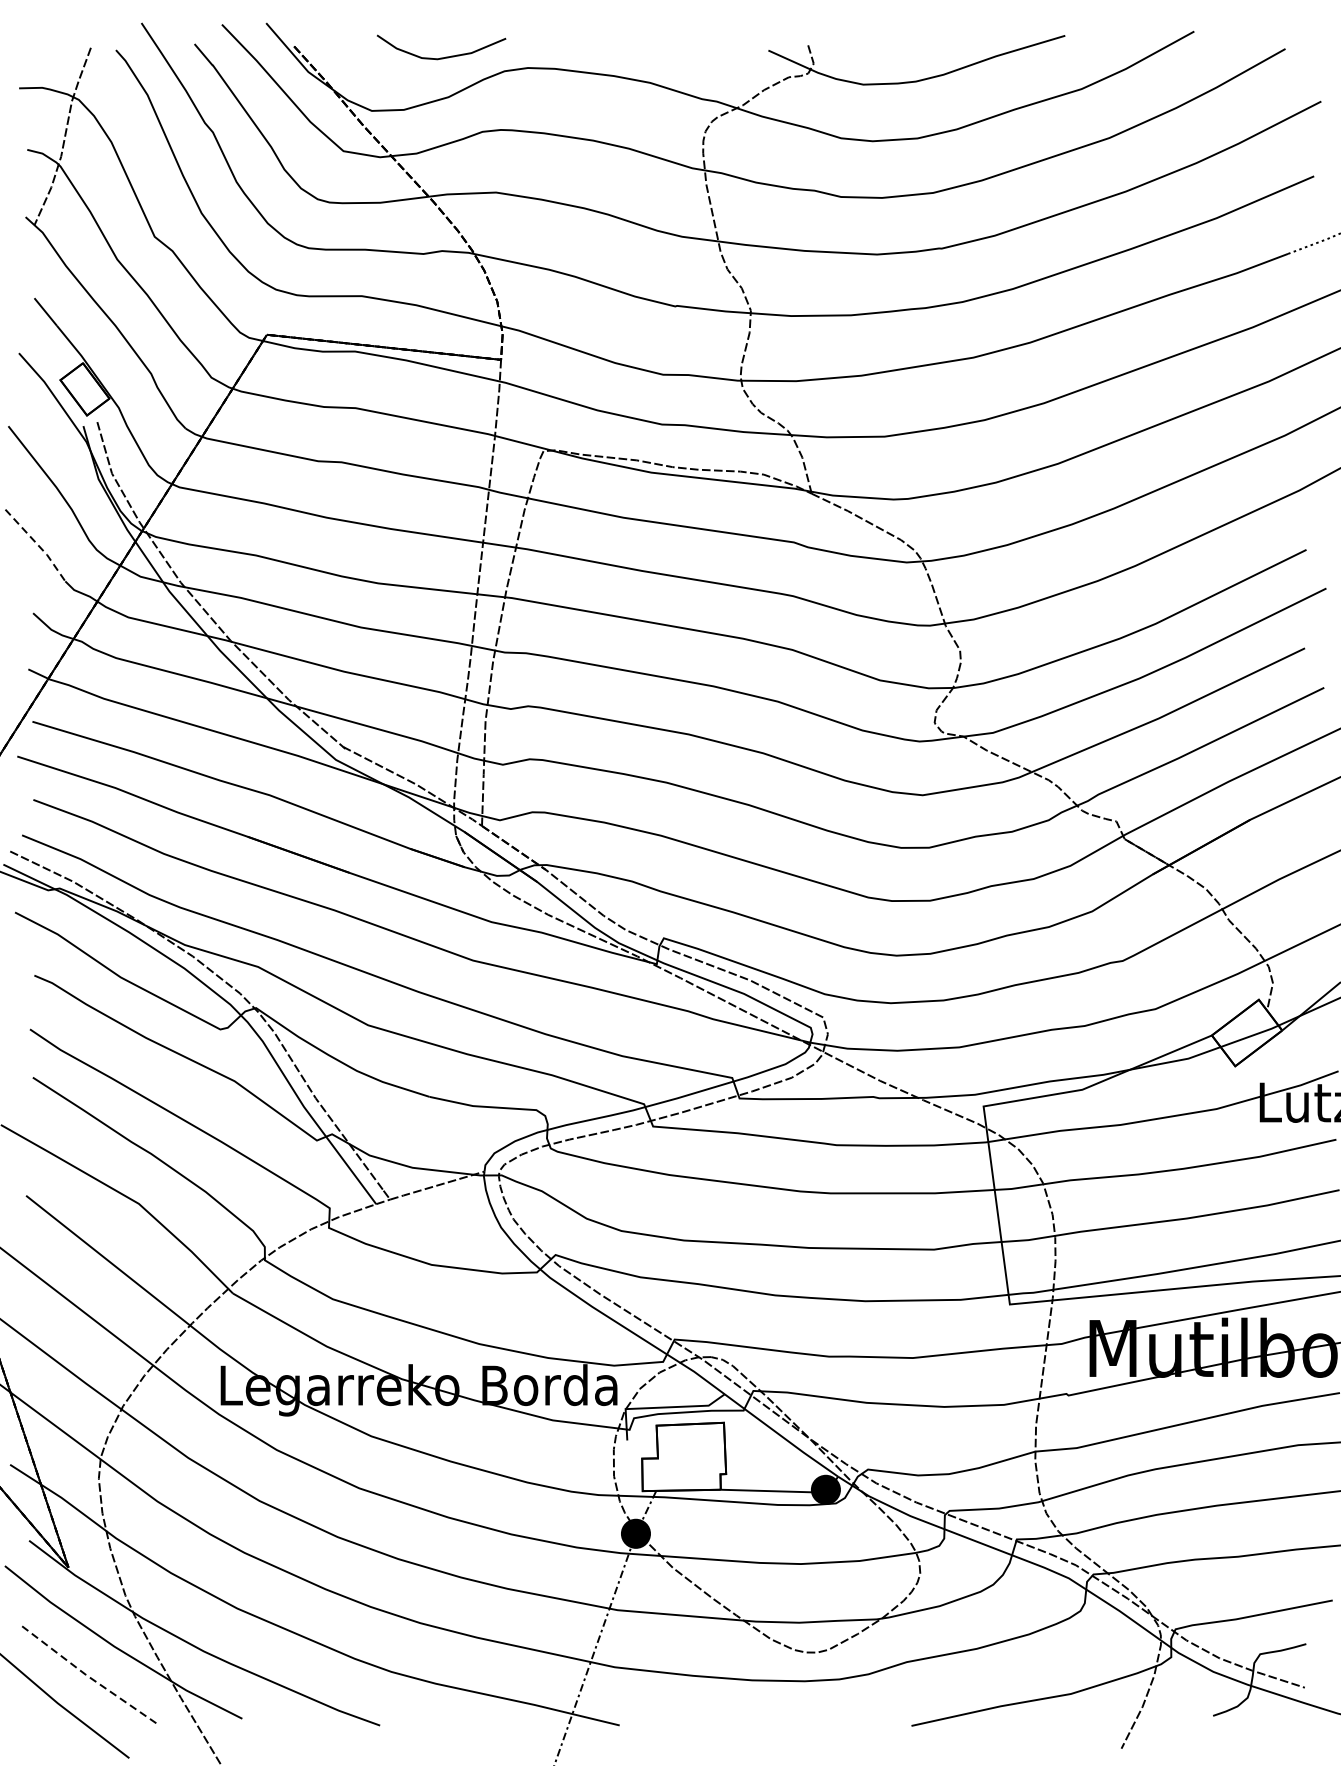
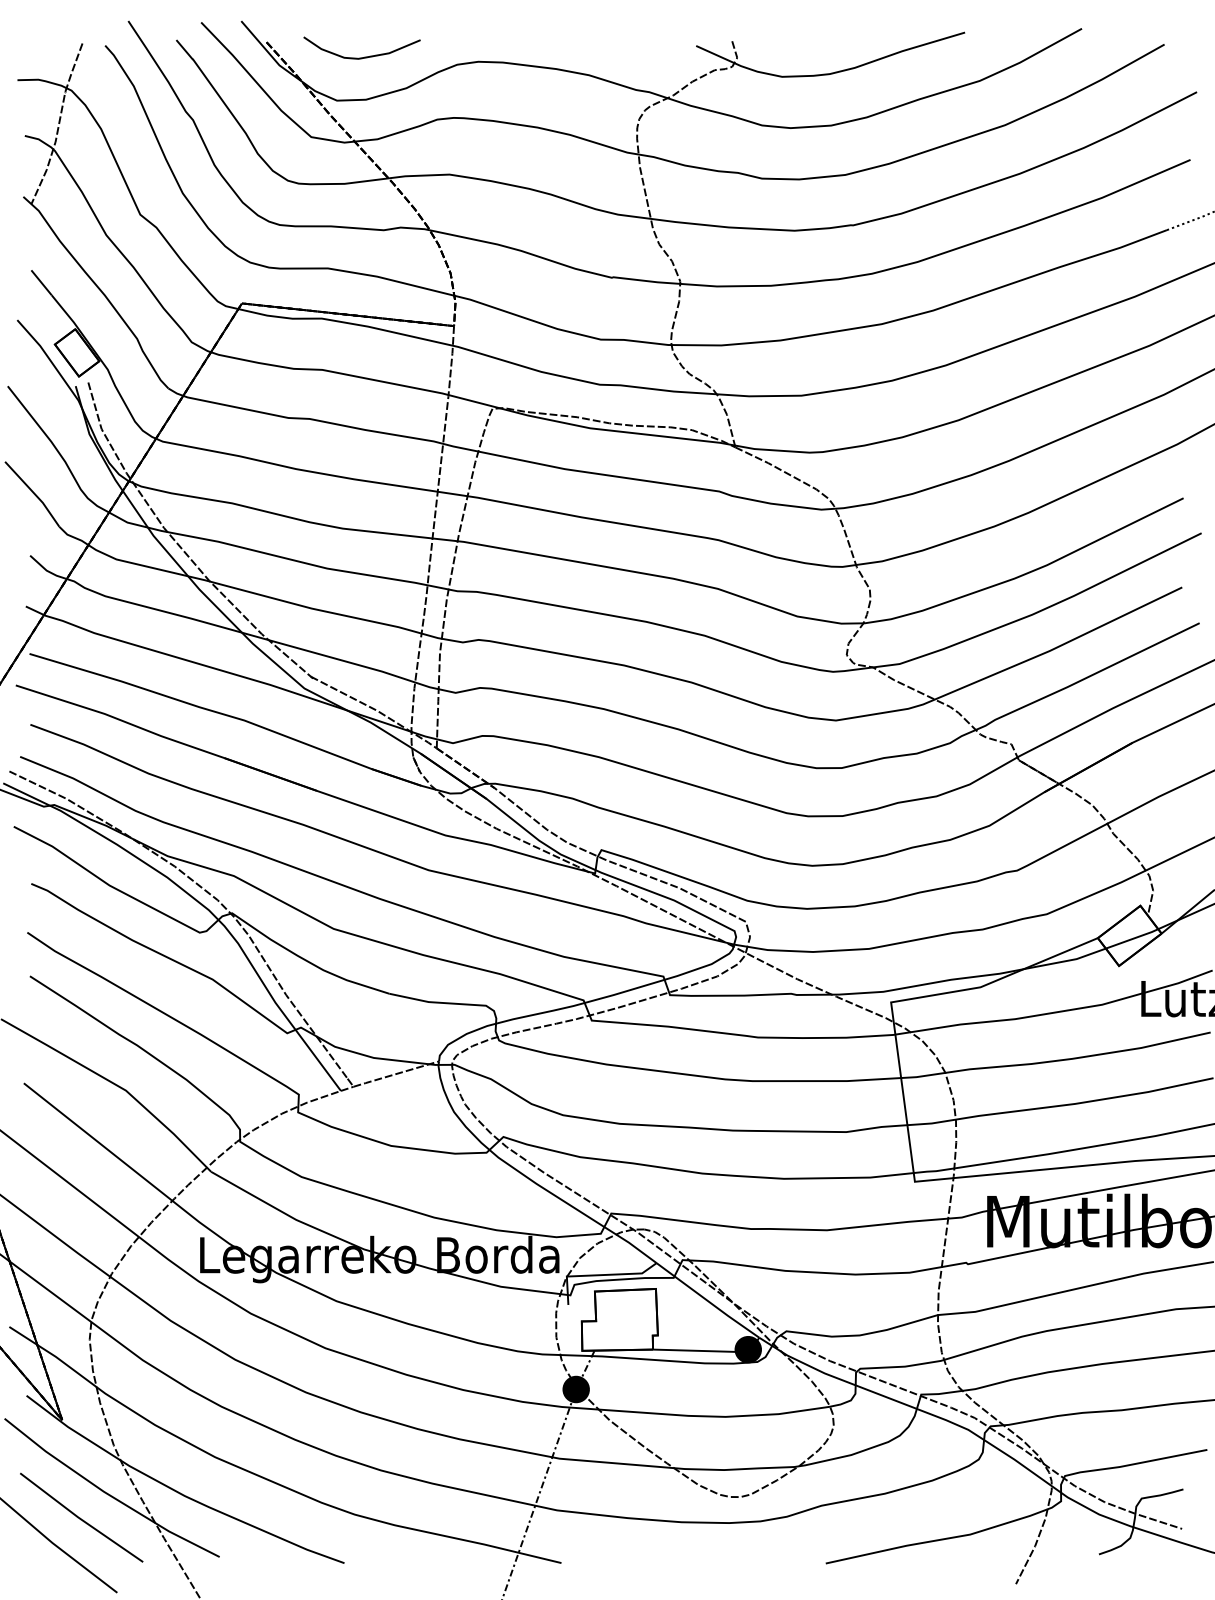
curve: (444, 56) -> (364, 56), moved
line: (37, 545) -> (34, 494), dashed -> solid
line: (88, 1677) -> (80, 1519), dashed -> solid

